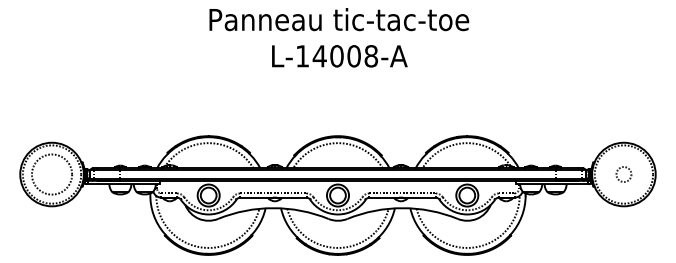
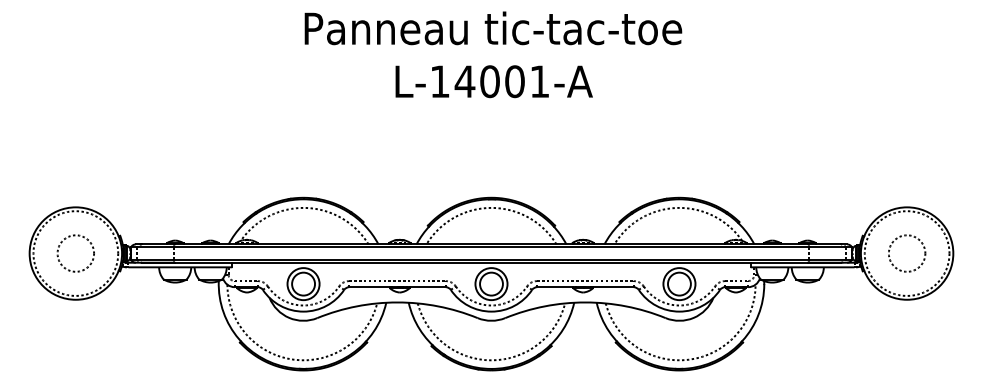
text: (370, 56) -> (538, 81), L-14008-A -> L-14001-A
circle: (51, 174) -> (75, 253), size x0.62
circle: (623, 174) -> (906, 253), size x1.67

